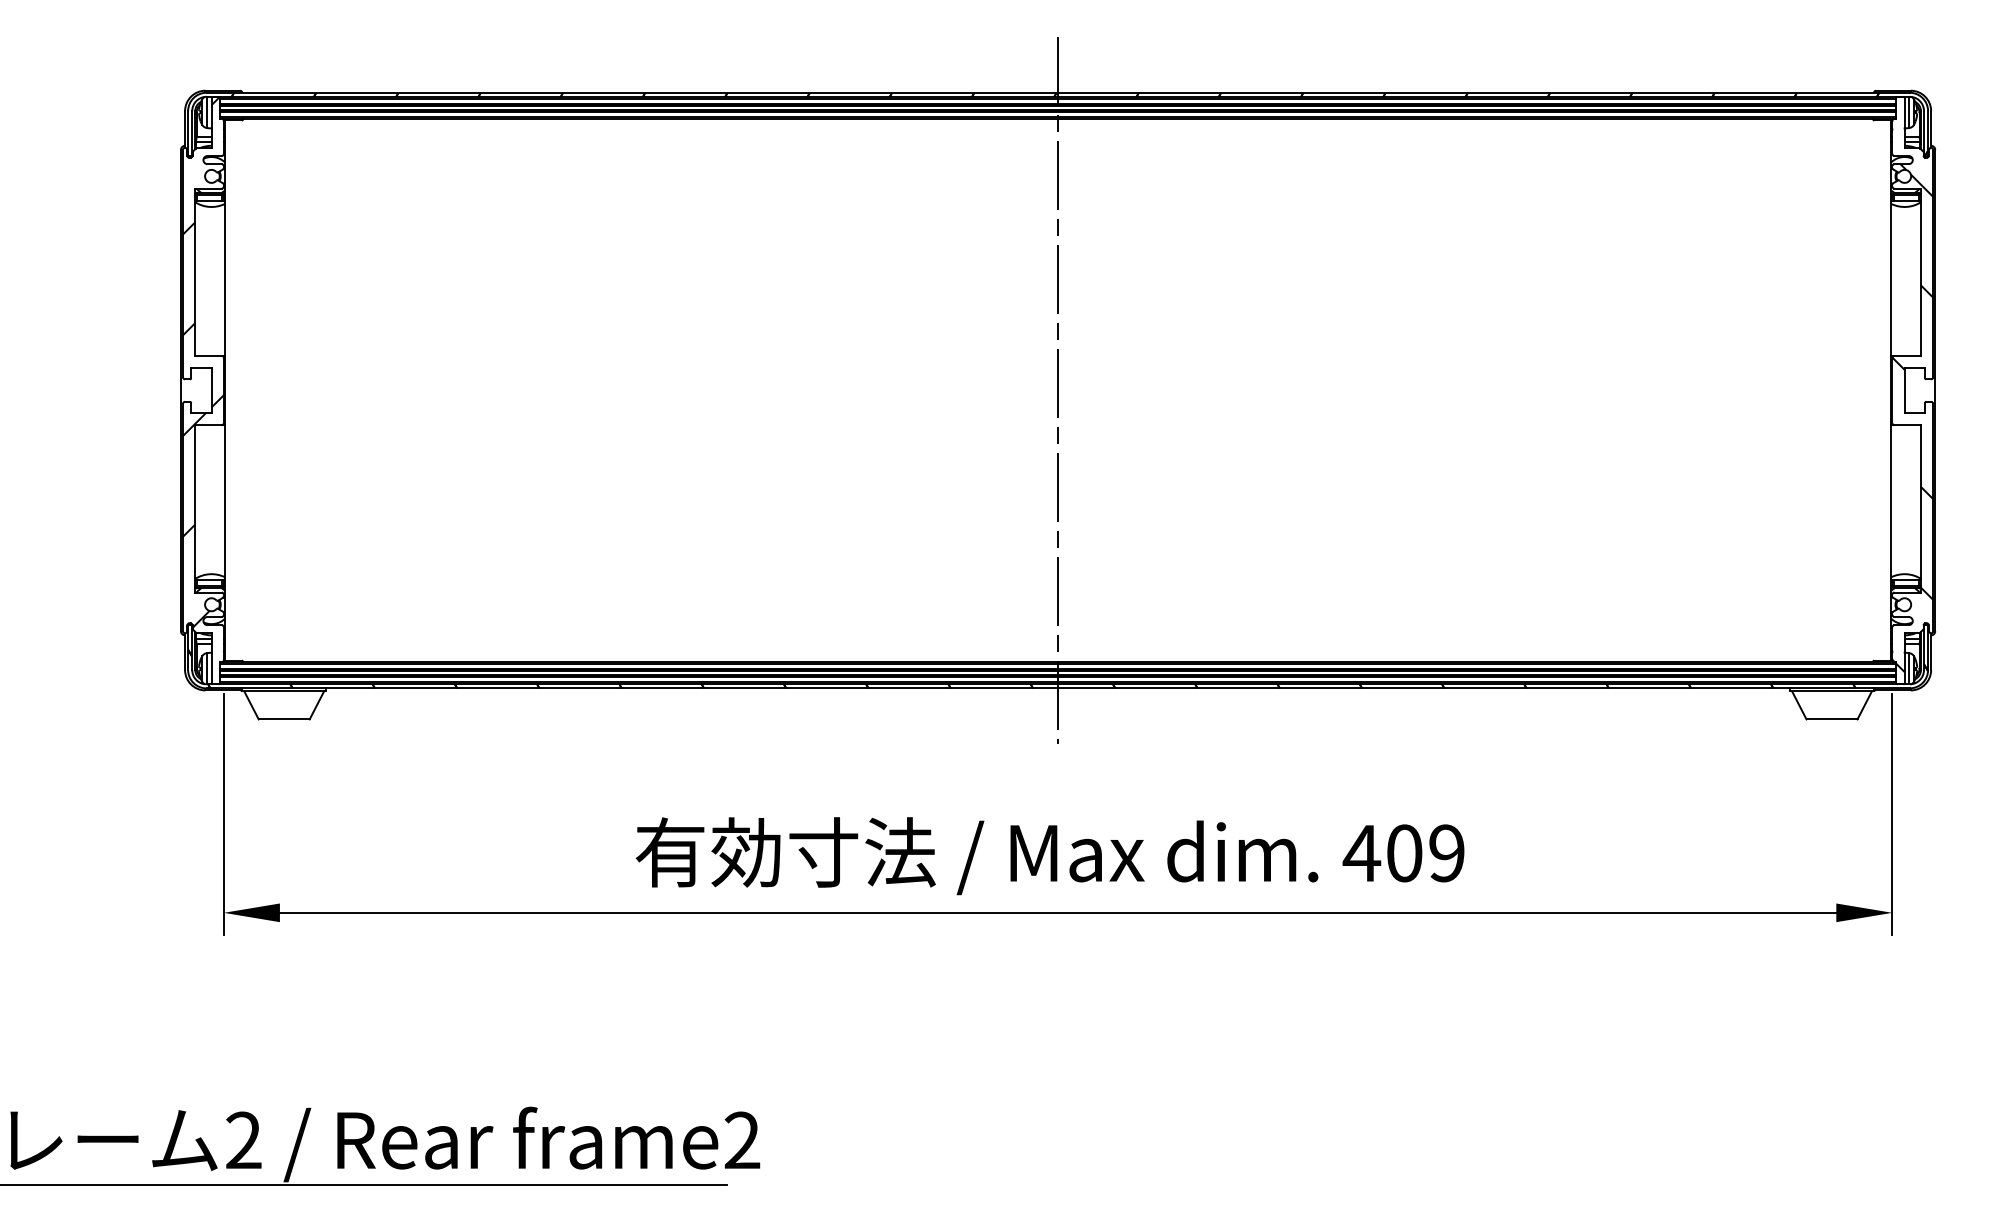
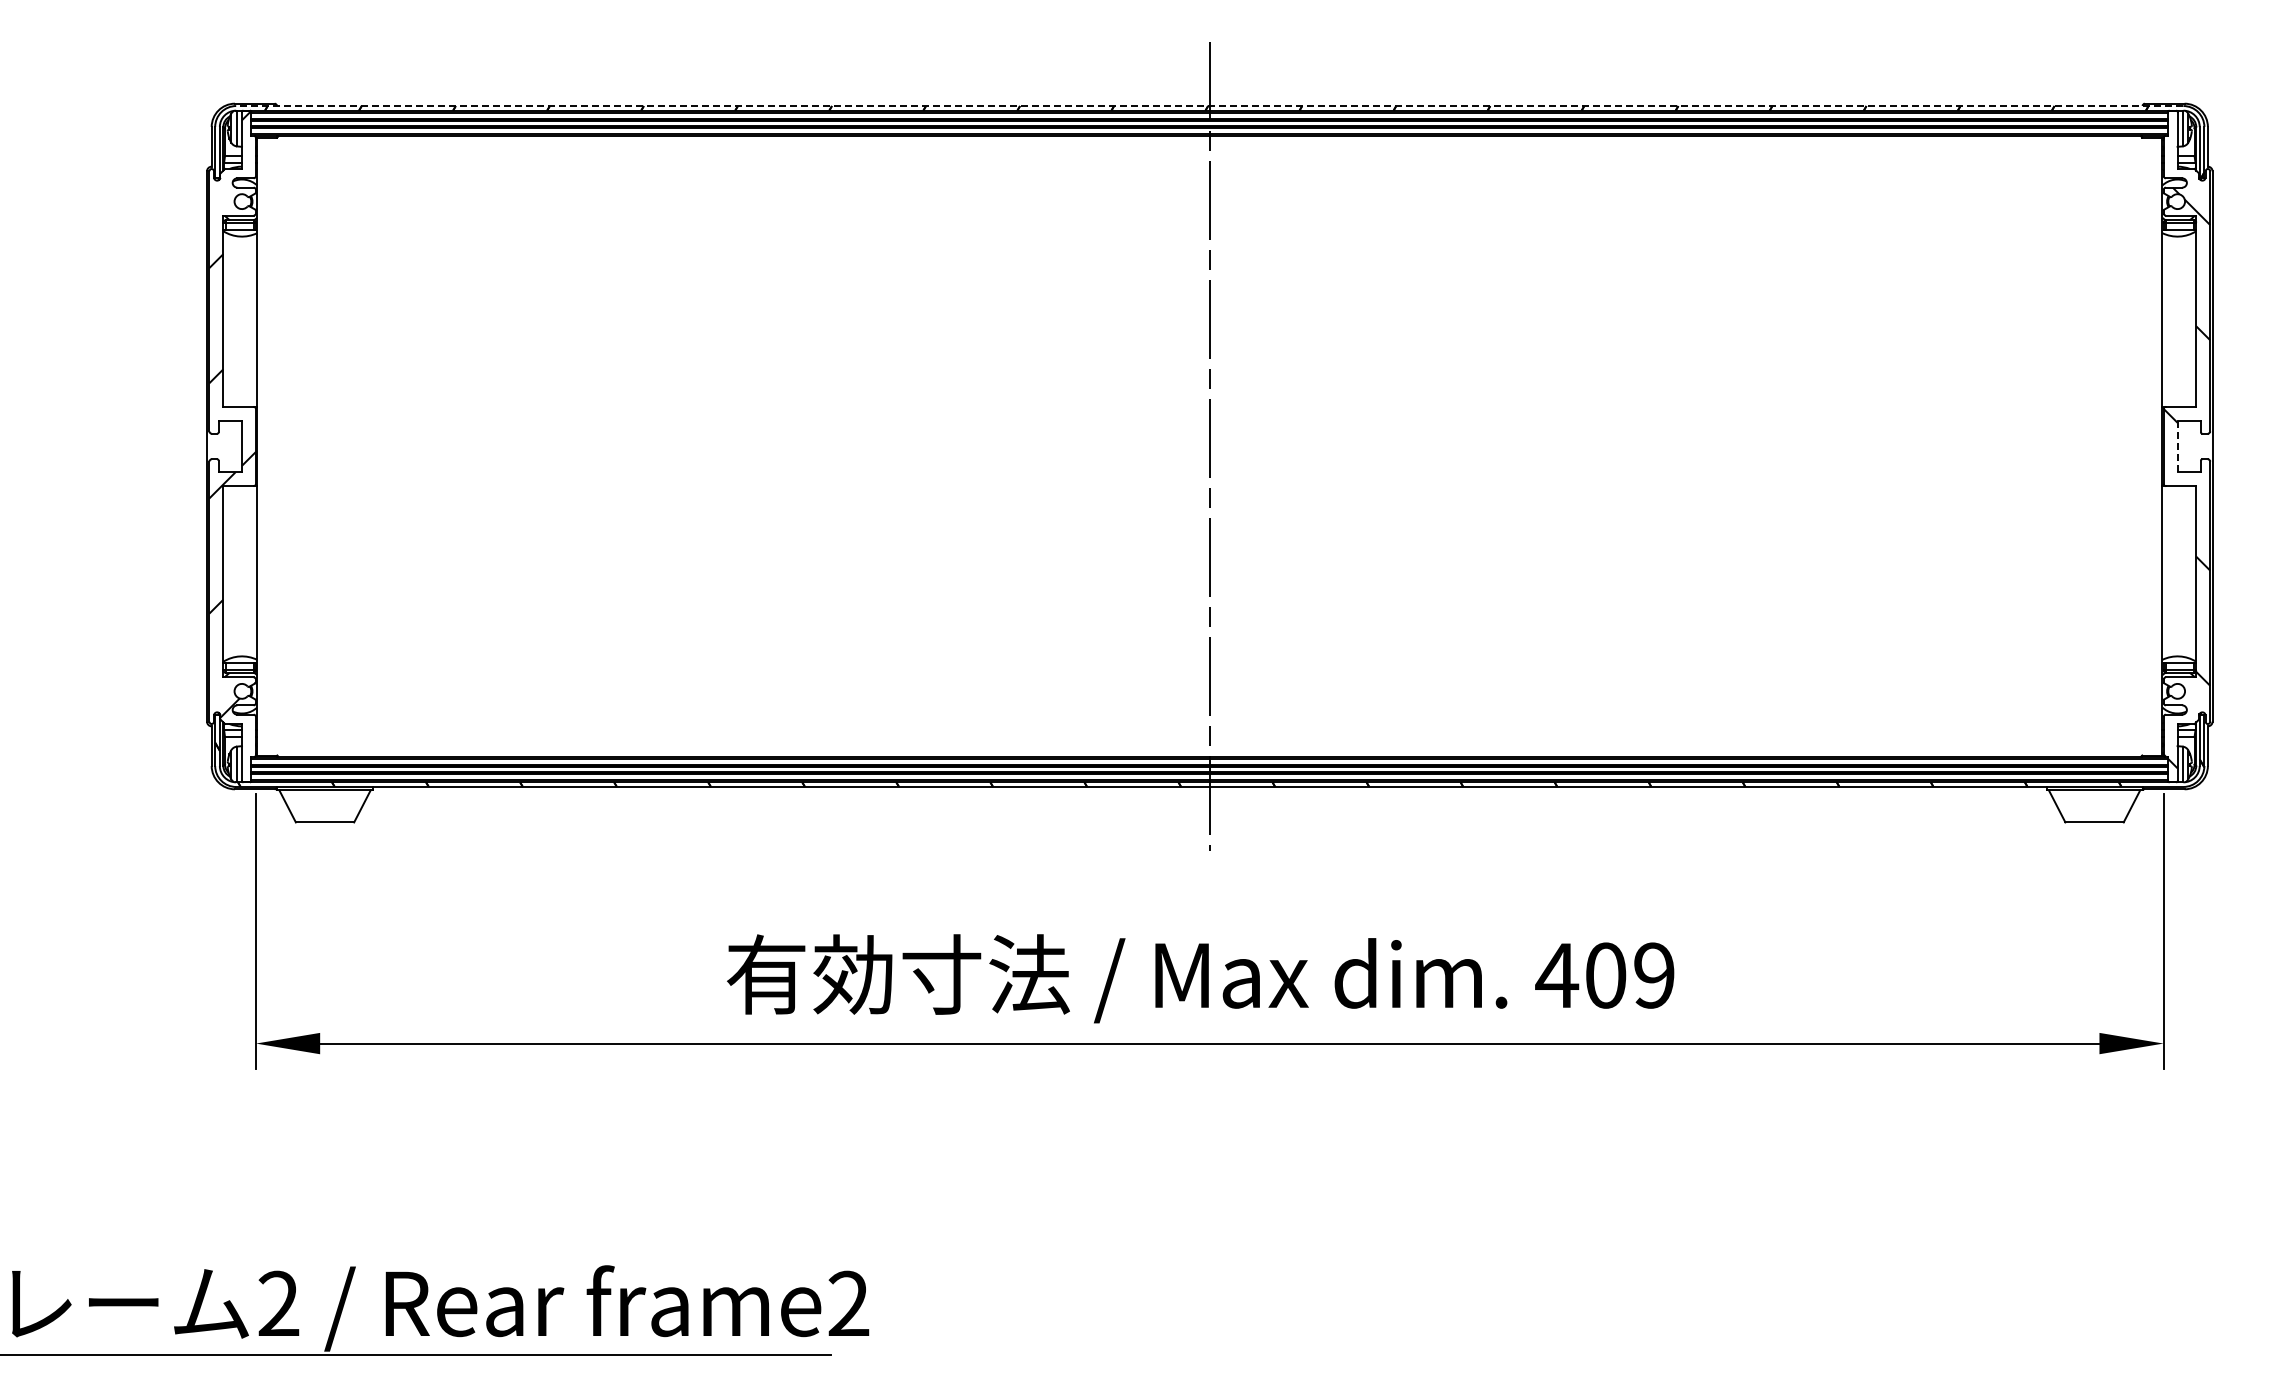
line: (1057, 93) -> (1209, 106), solid -> dashed
line: (1904, 390) -> (2177, 446), solid -> dashed

